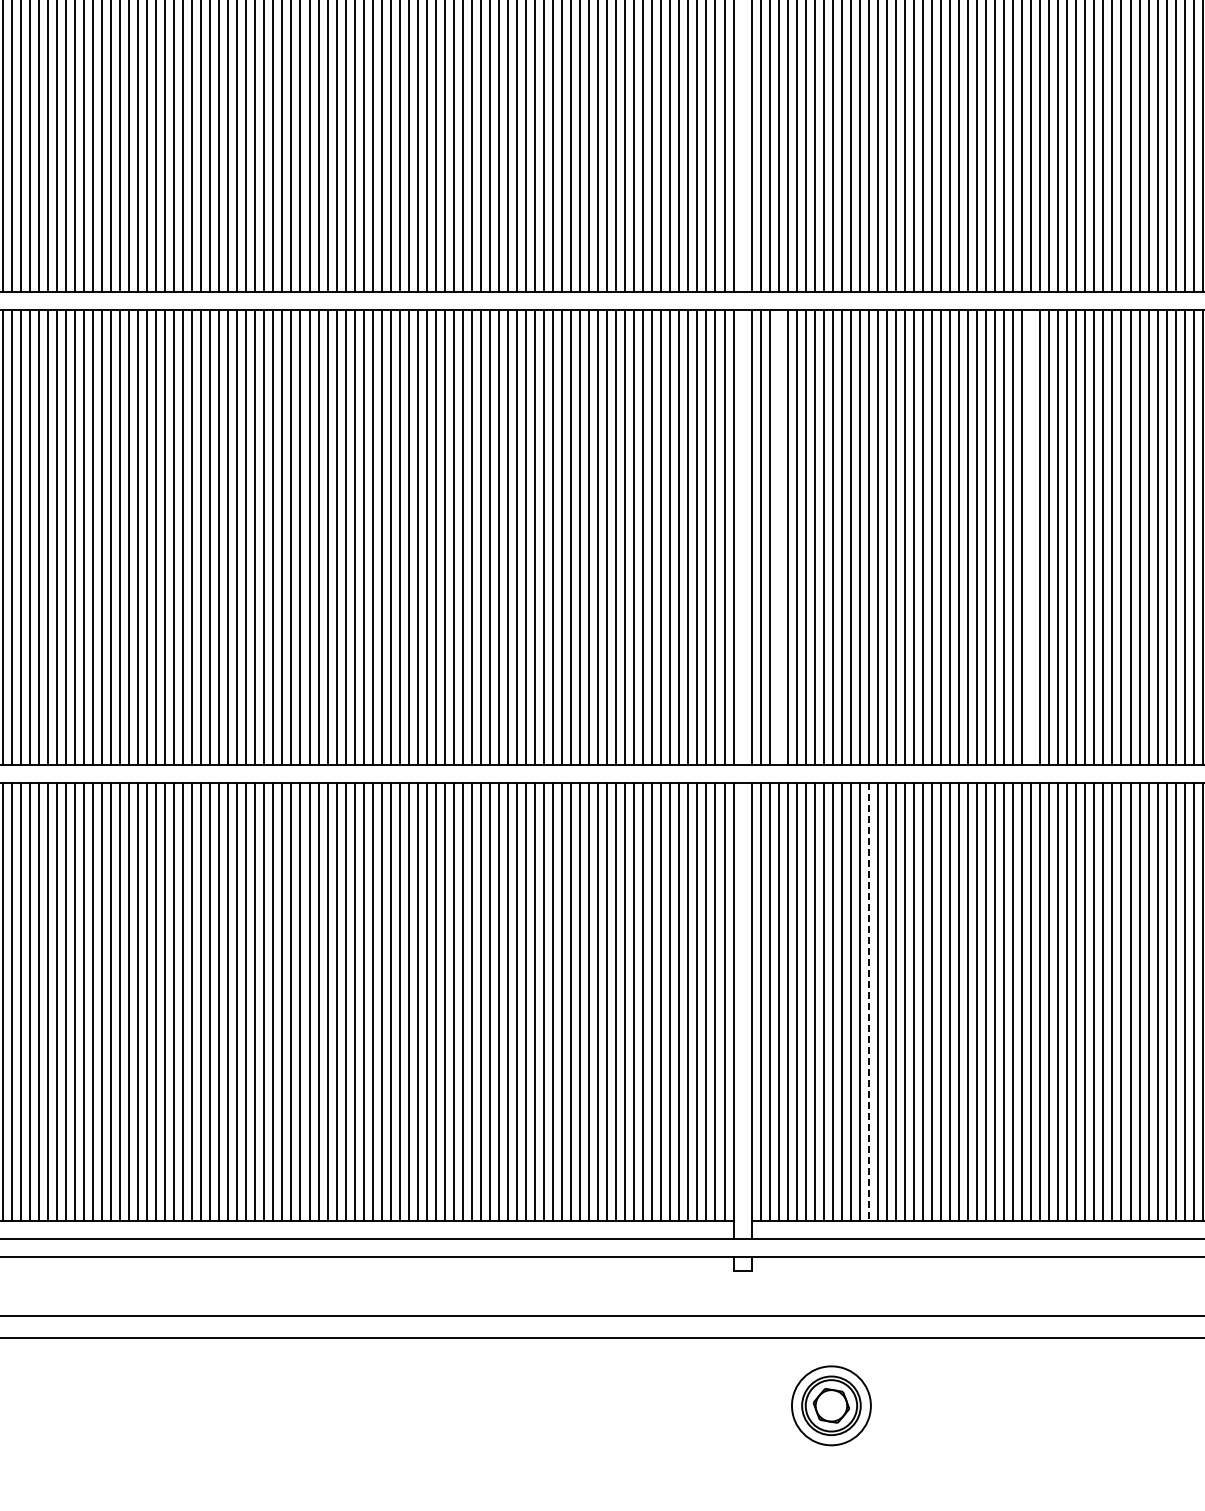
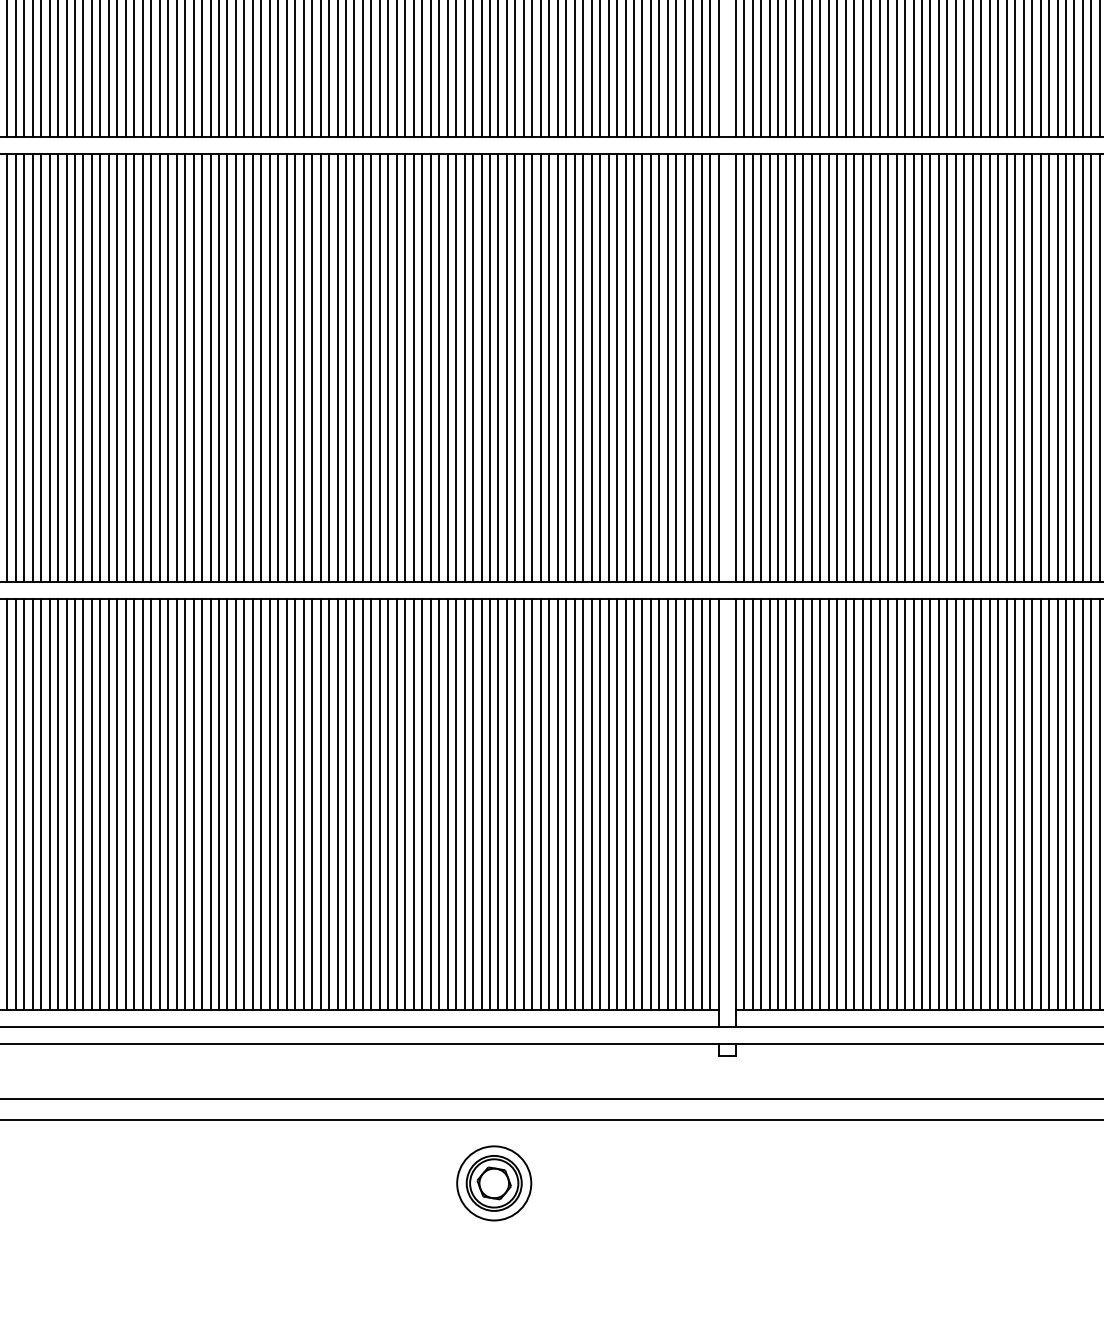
line: (778, 537) -> (760, 368), added
line: (1031, 537) -> (998, 368), added
line: (868, 1002) -> (845, 804), dashed -> solid
part: (831, 1405) -> (494, 1183), moved

